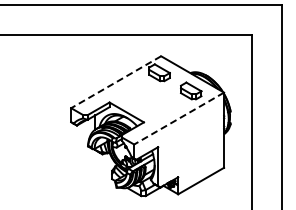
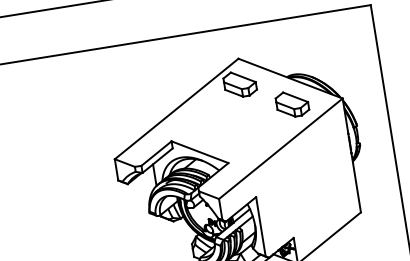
line: (116, 82) -> (177, 109), dashed -> solid
line: (179, 118) -> (281, 148), dashed -> solid

